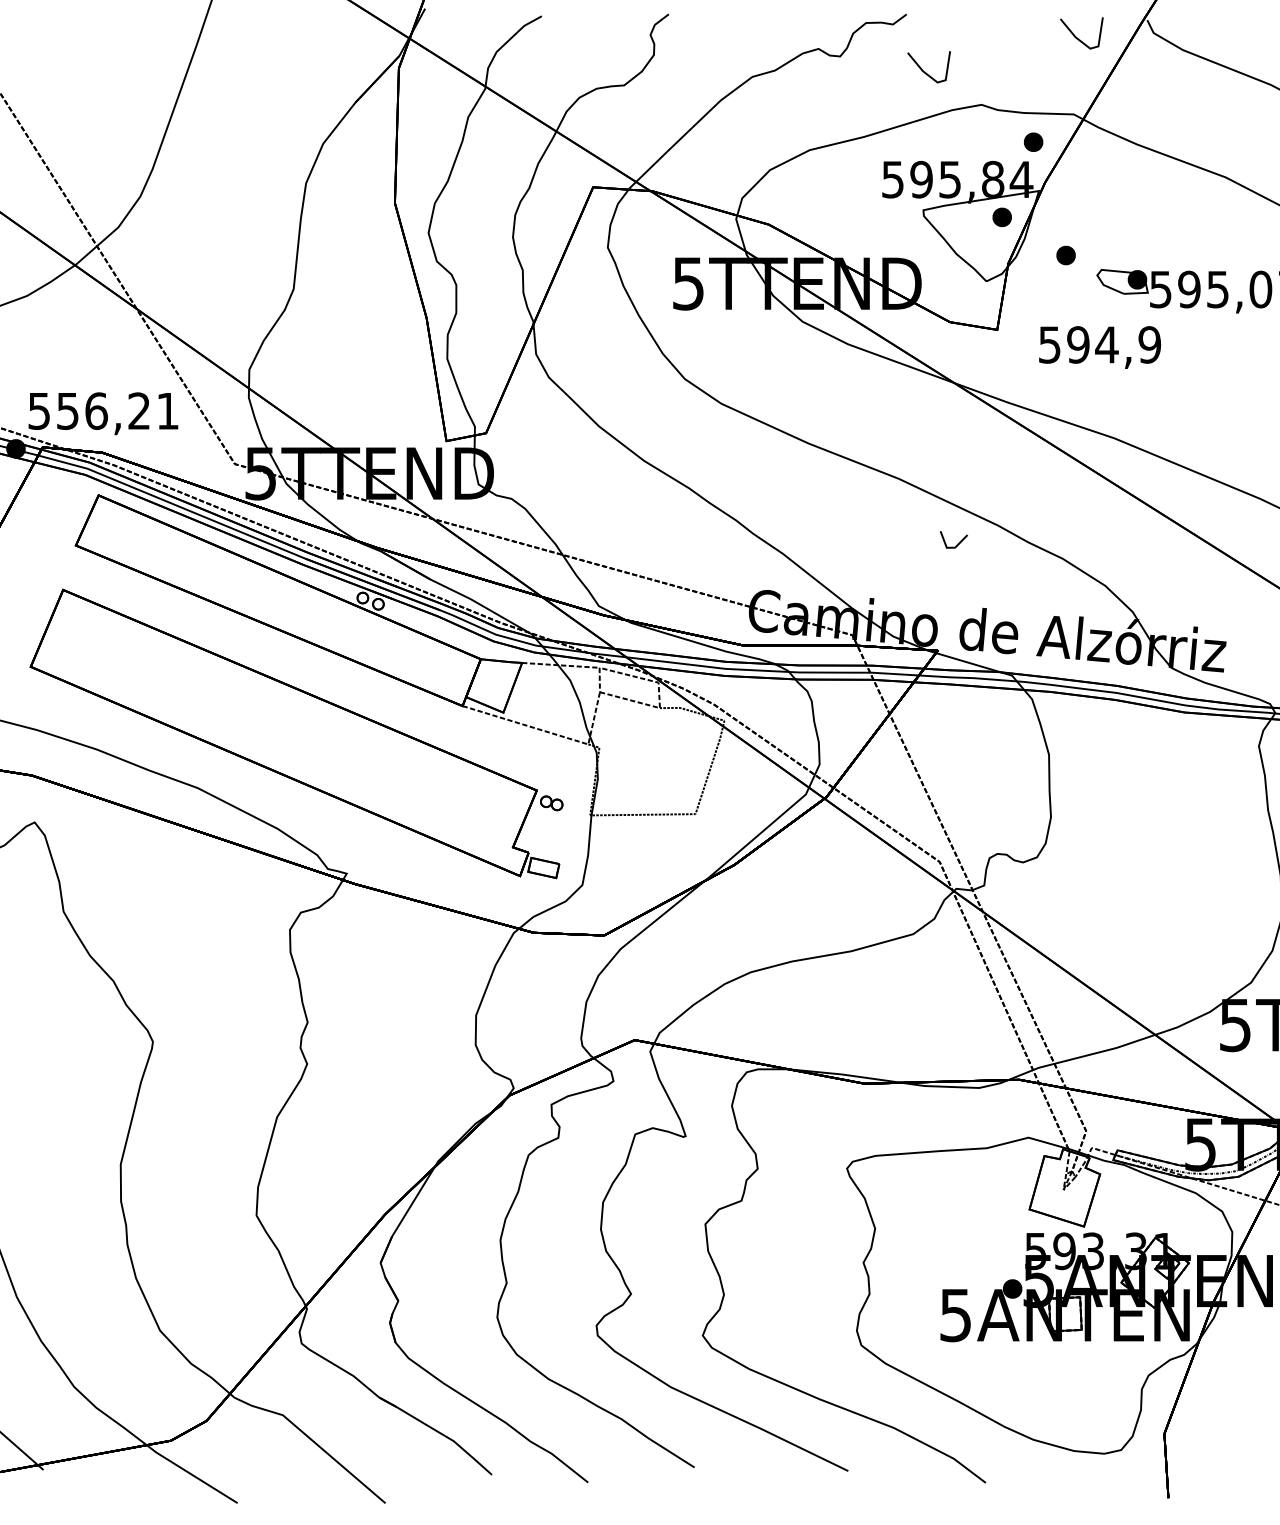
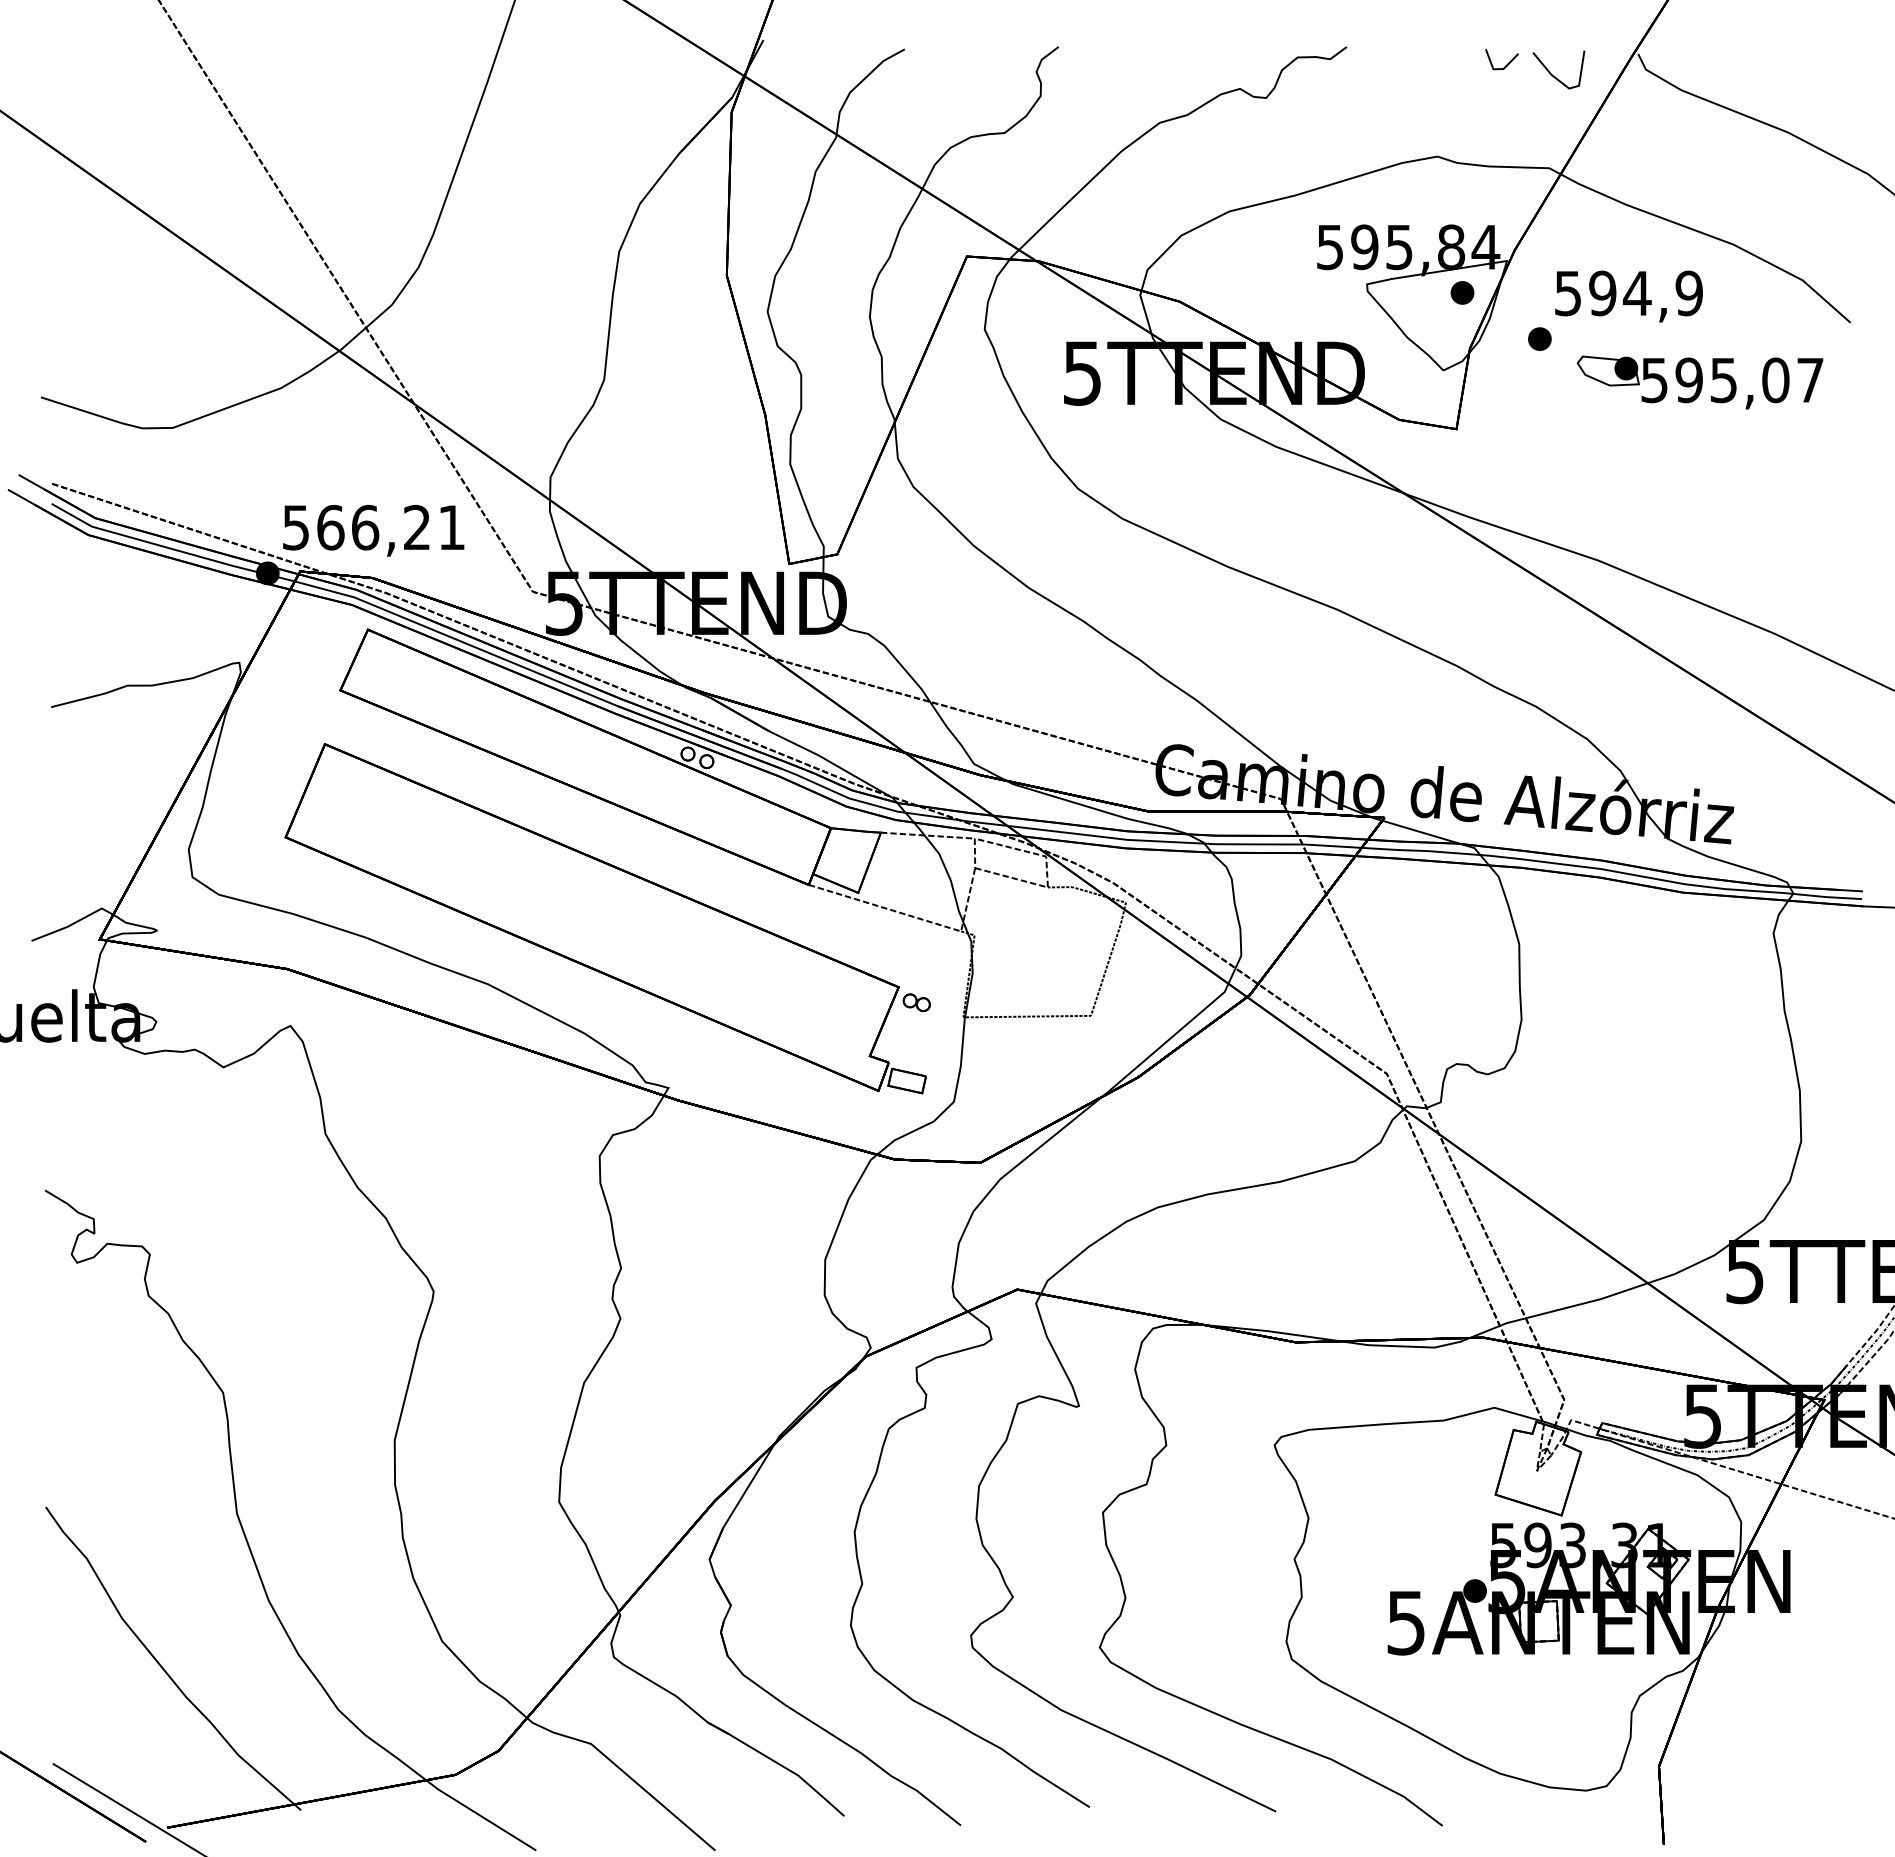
line: (926, 72) -> (1370, 117), removed
part: (1033, 141) -> (1500, 201), removed
text: (1099, 347) -> (1628, 296), moved
text: (67, 411) -> (330, 527), 556,21 -> 566,21
line: (957, 543) -> (1506, 64), moved

